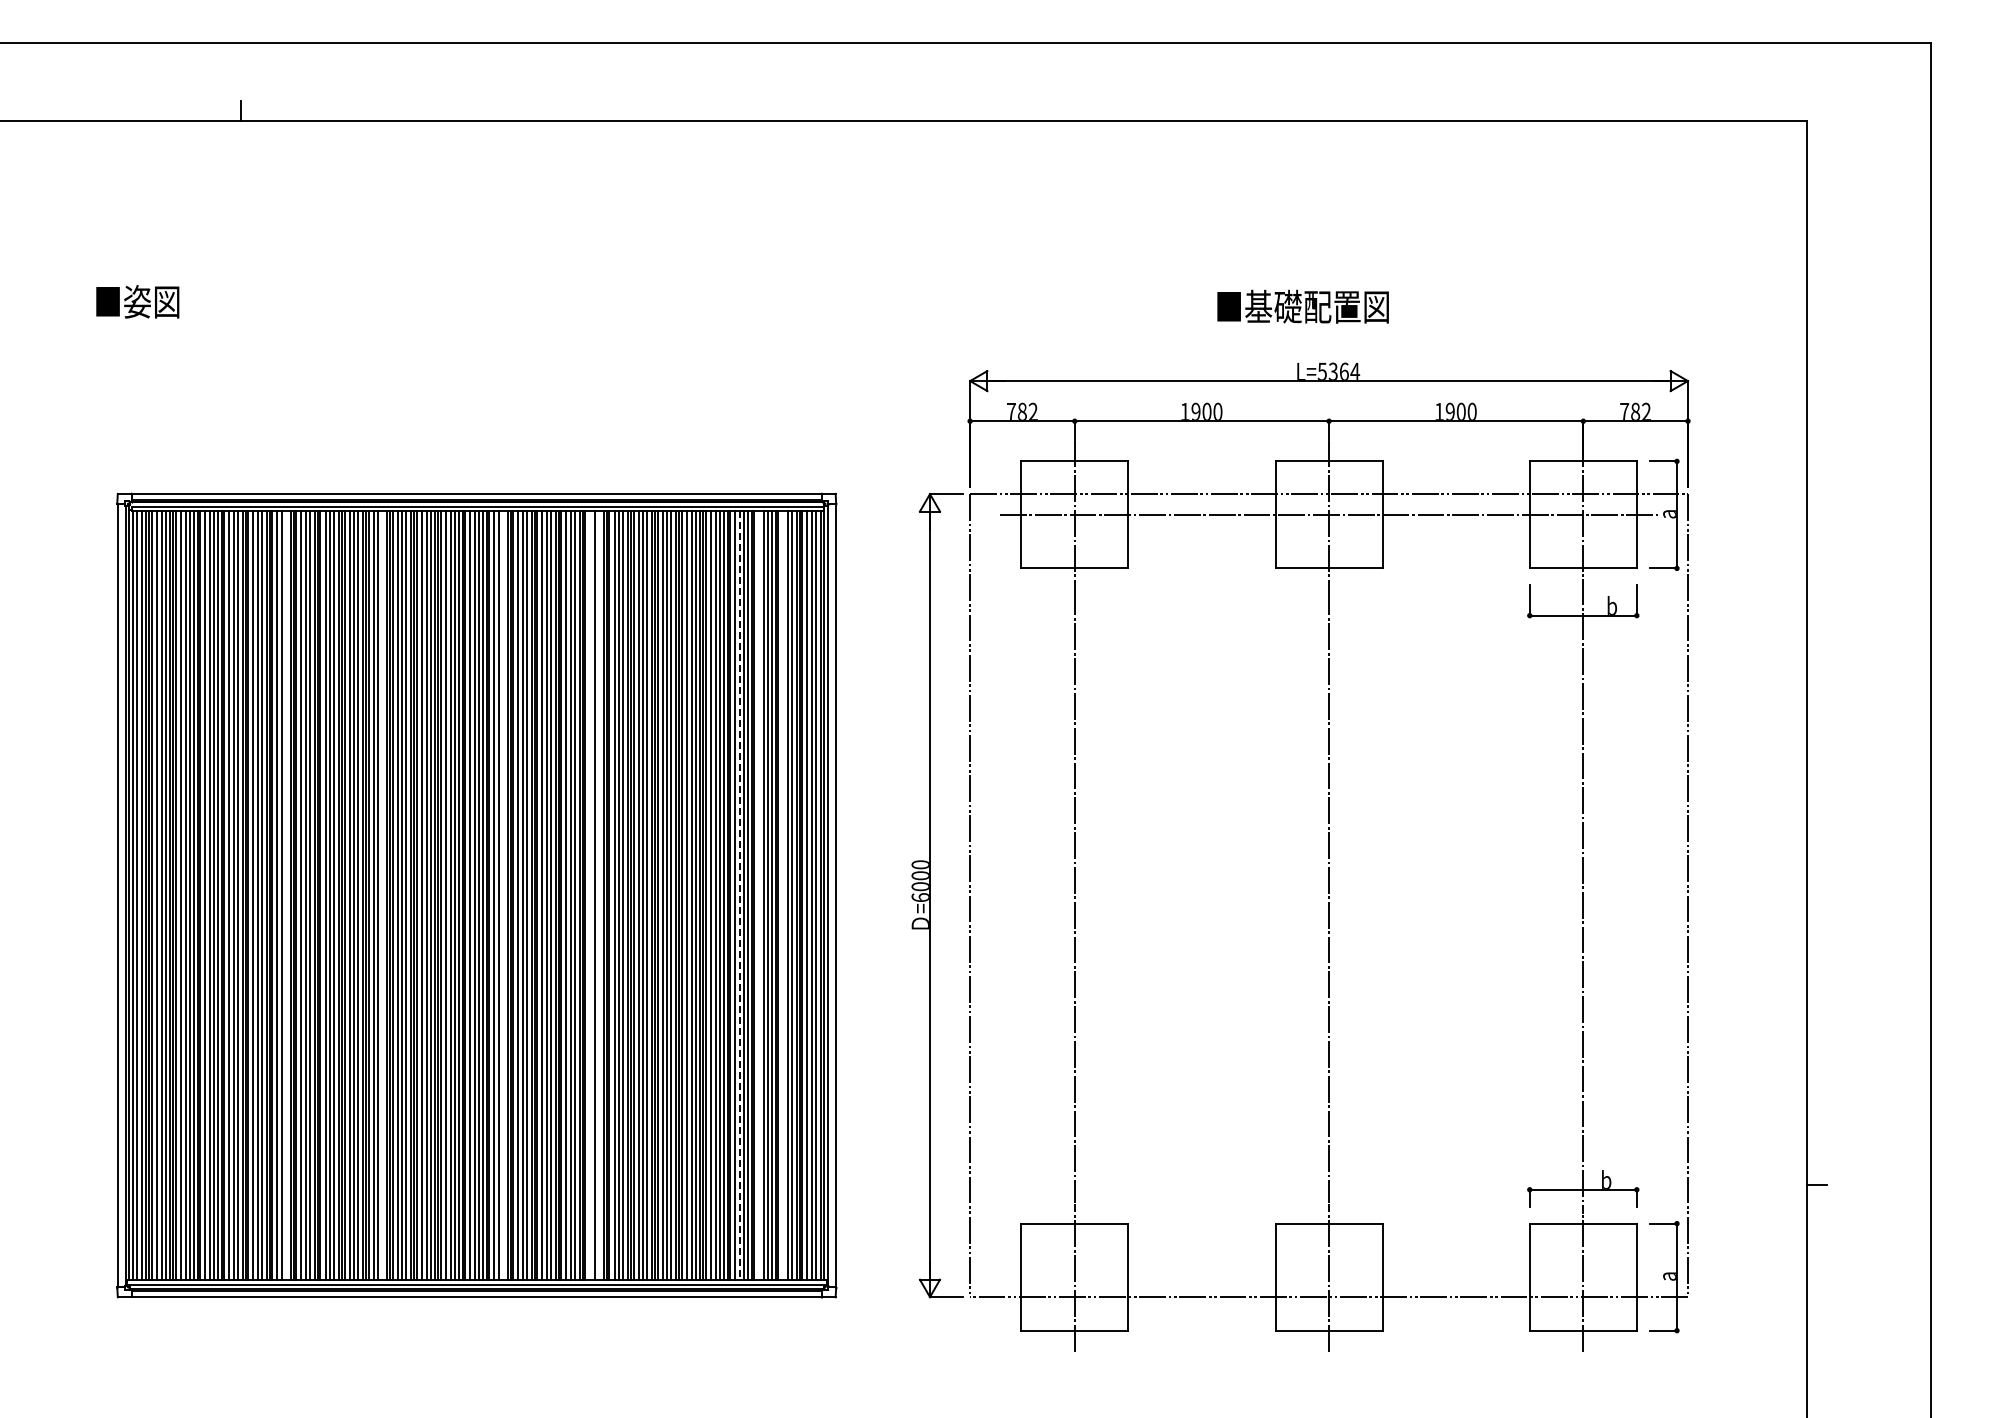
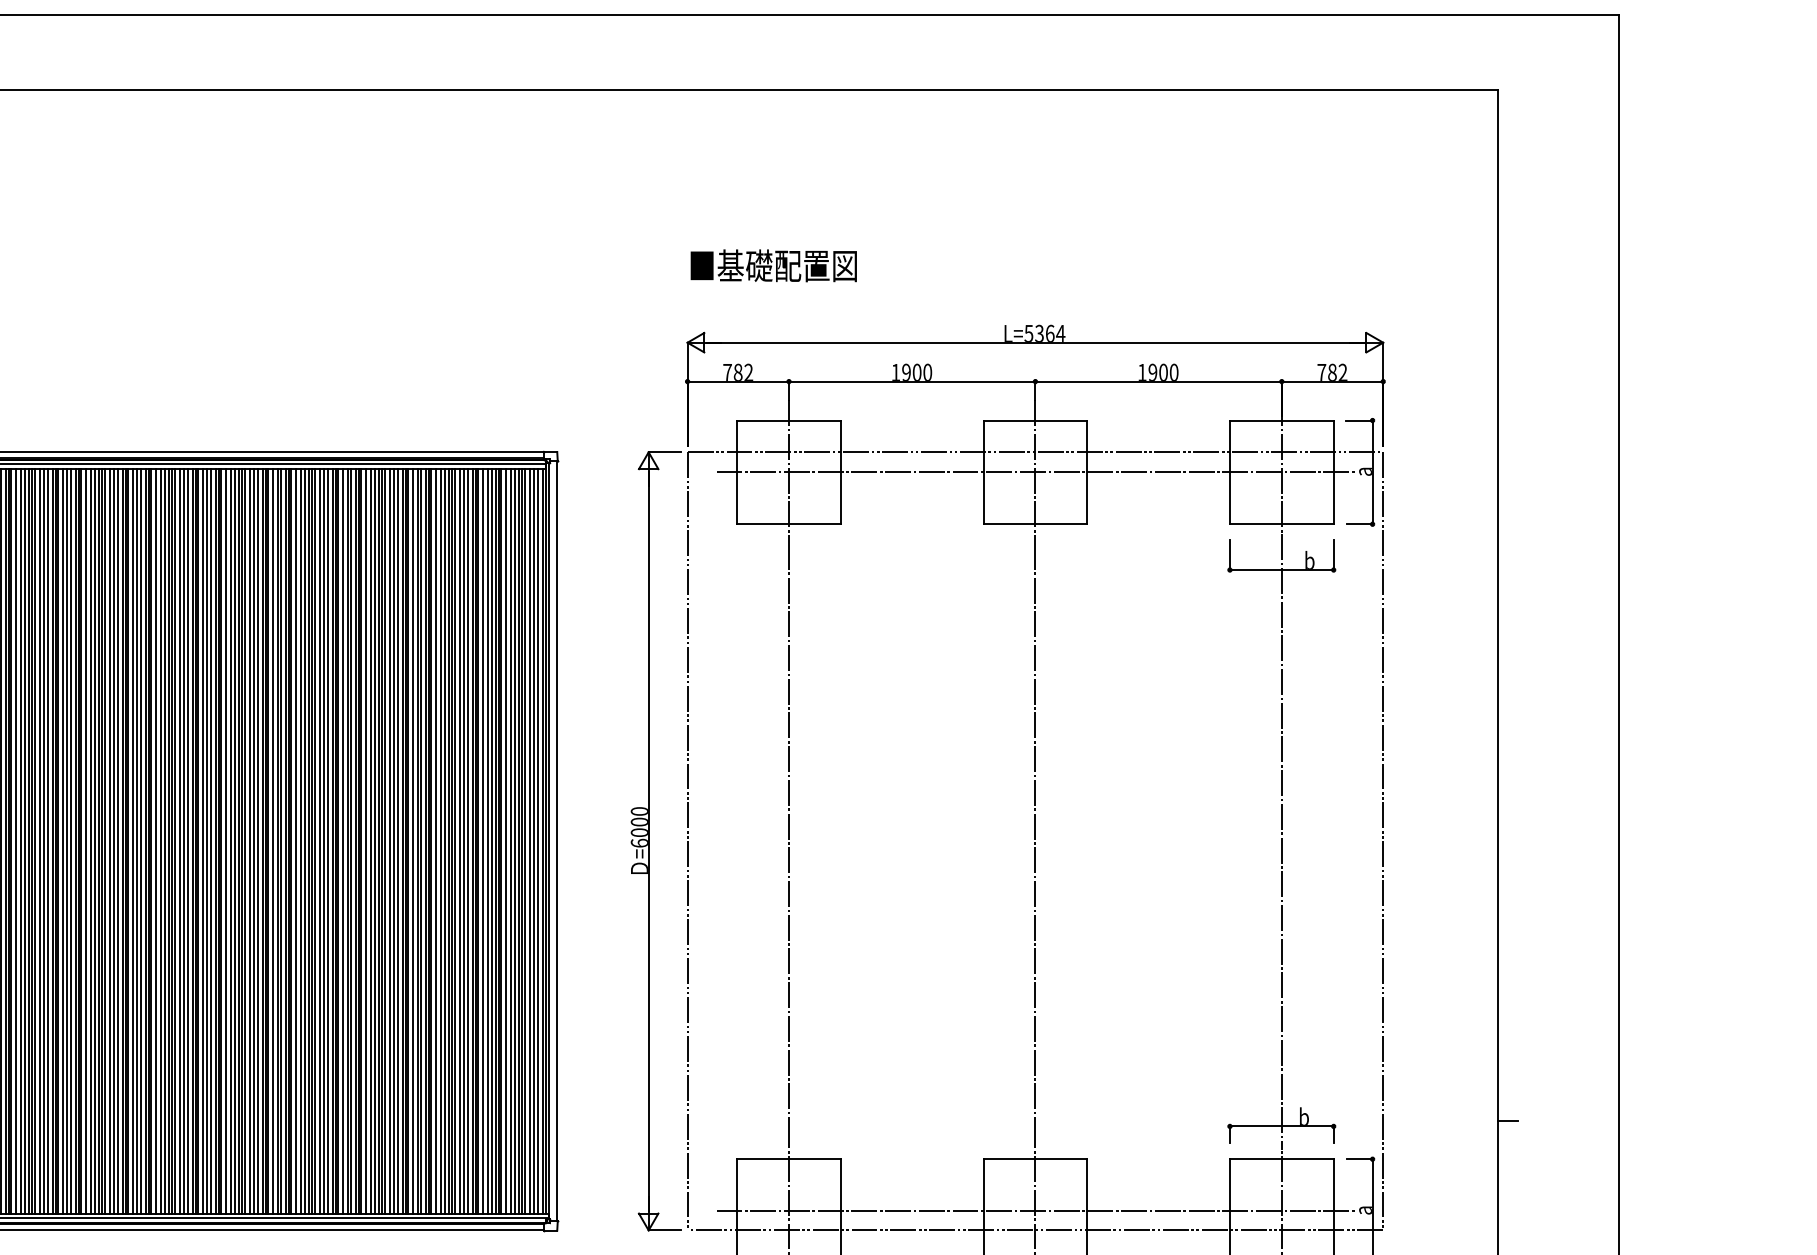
text: (1302, 306) -> (773, 265), moved
line: (286, 895) -> (25, 841), added
line: (382, 895) -> (118, 841), added
line: (502, 895) -> (234, 841), added
line: (590, 895) -> (319, 841), added
line: (599, 895) -> (328, 841), added
line: (759, 895) -> (483, 841), added
line: (783, 895) -> (506, 841), added
line: (739, 896) -> (464, 842), dashed -> solid
line: (1329, 1277) -> (1035, 1211), added

